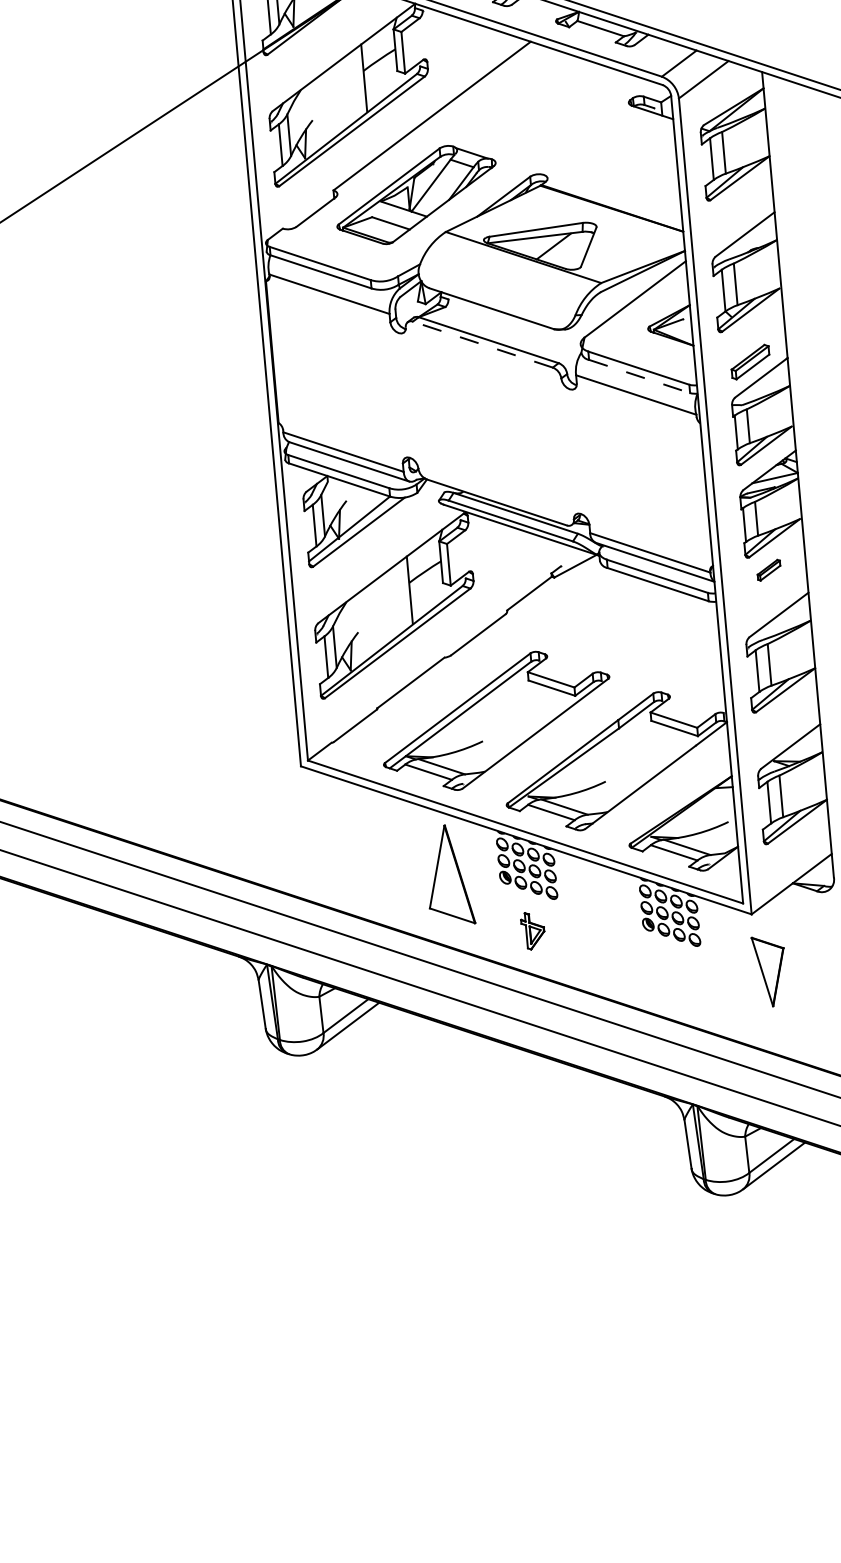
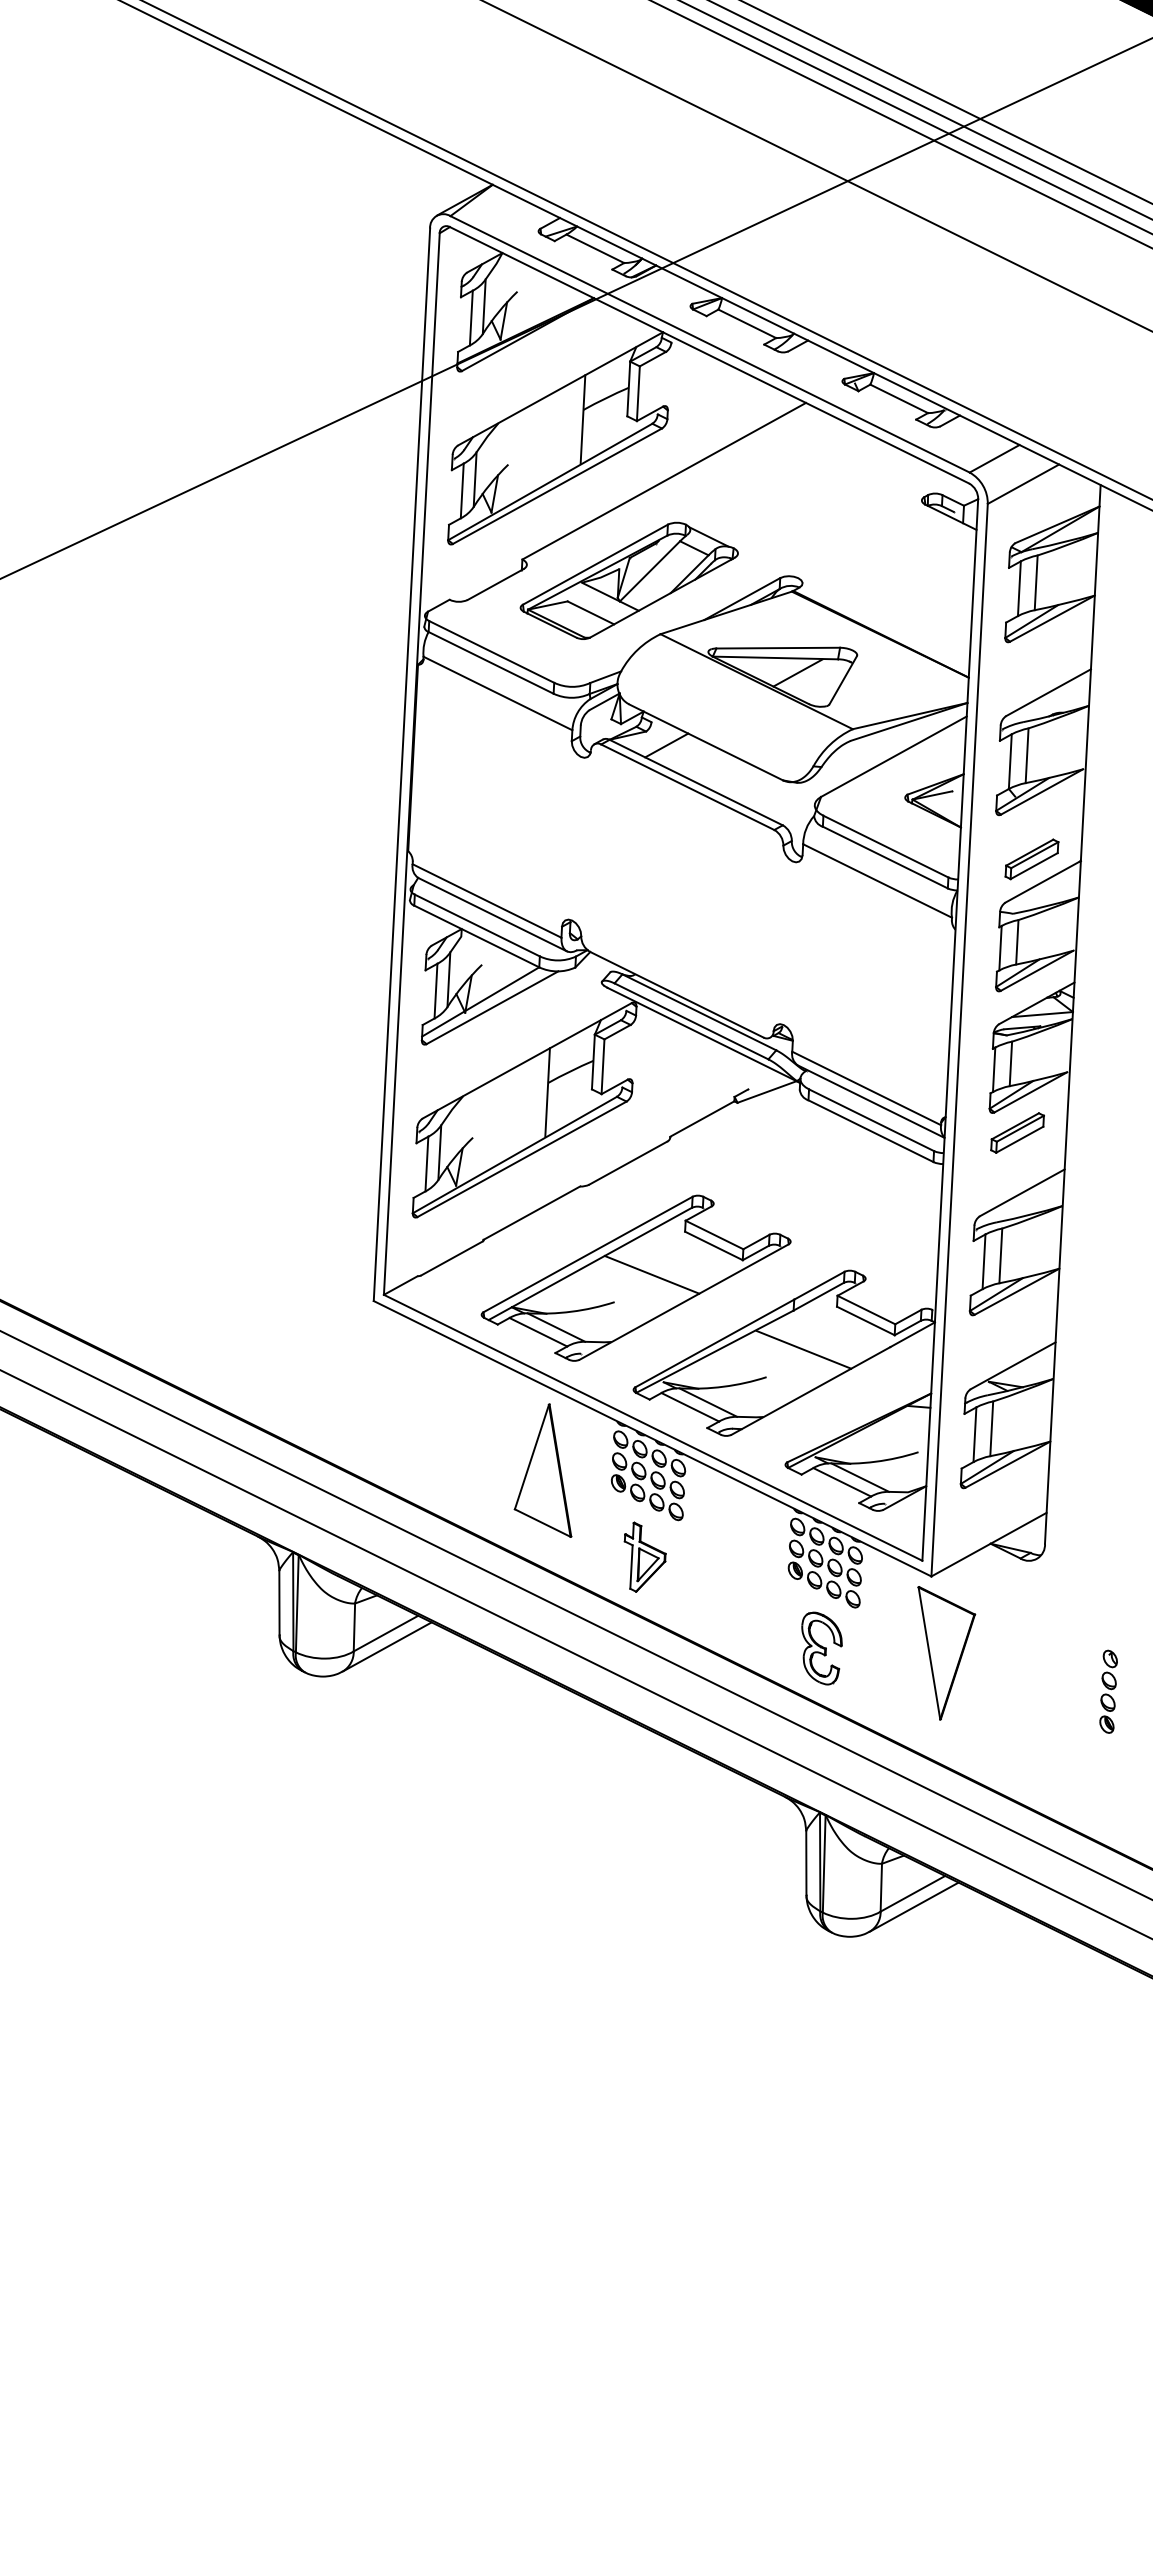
line: (462, 315) -> (666, 745), added
line: (482, 344) -> (687, 787), dashed -> solid
line: (639, 376) -> (885, 857), dashed -> solid
part: (768, 569) -> (1017, 1132), size x1.67
line: (507, 716) -> (651, 1274), added
line: (630, 756) -> (803, 1349), added
part: (532, 930) -> (644, 1556), size x1.43
part: (771, 970) -> (946, 1653), size x1.43
part: (676, 980) -> (821, 1648), added

